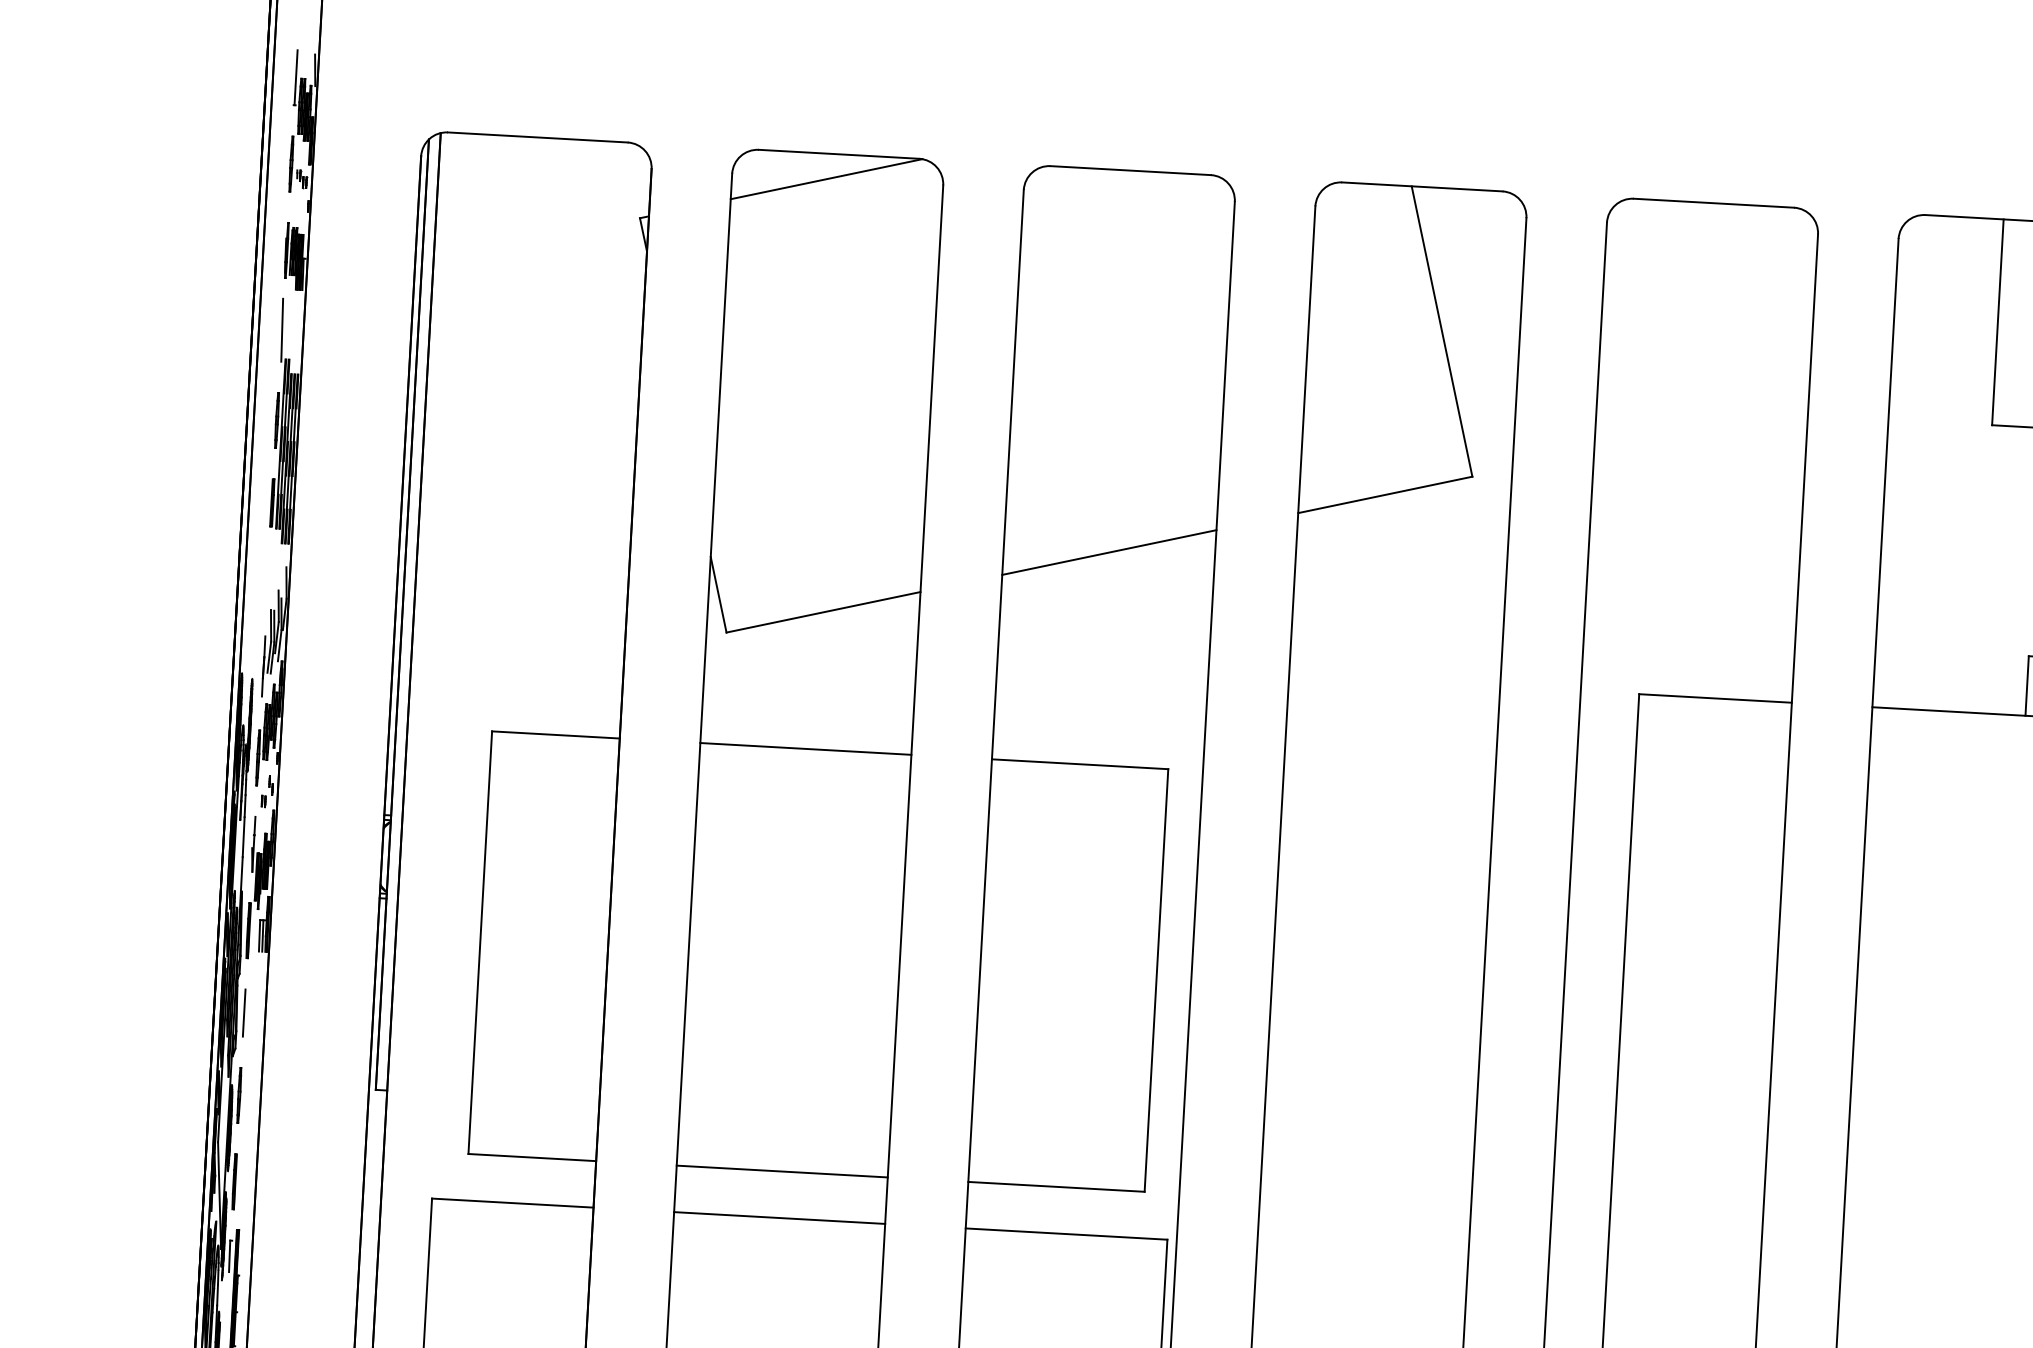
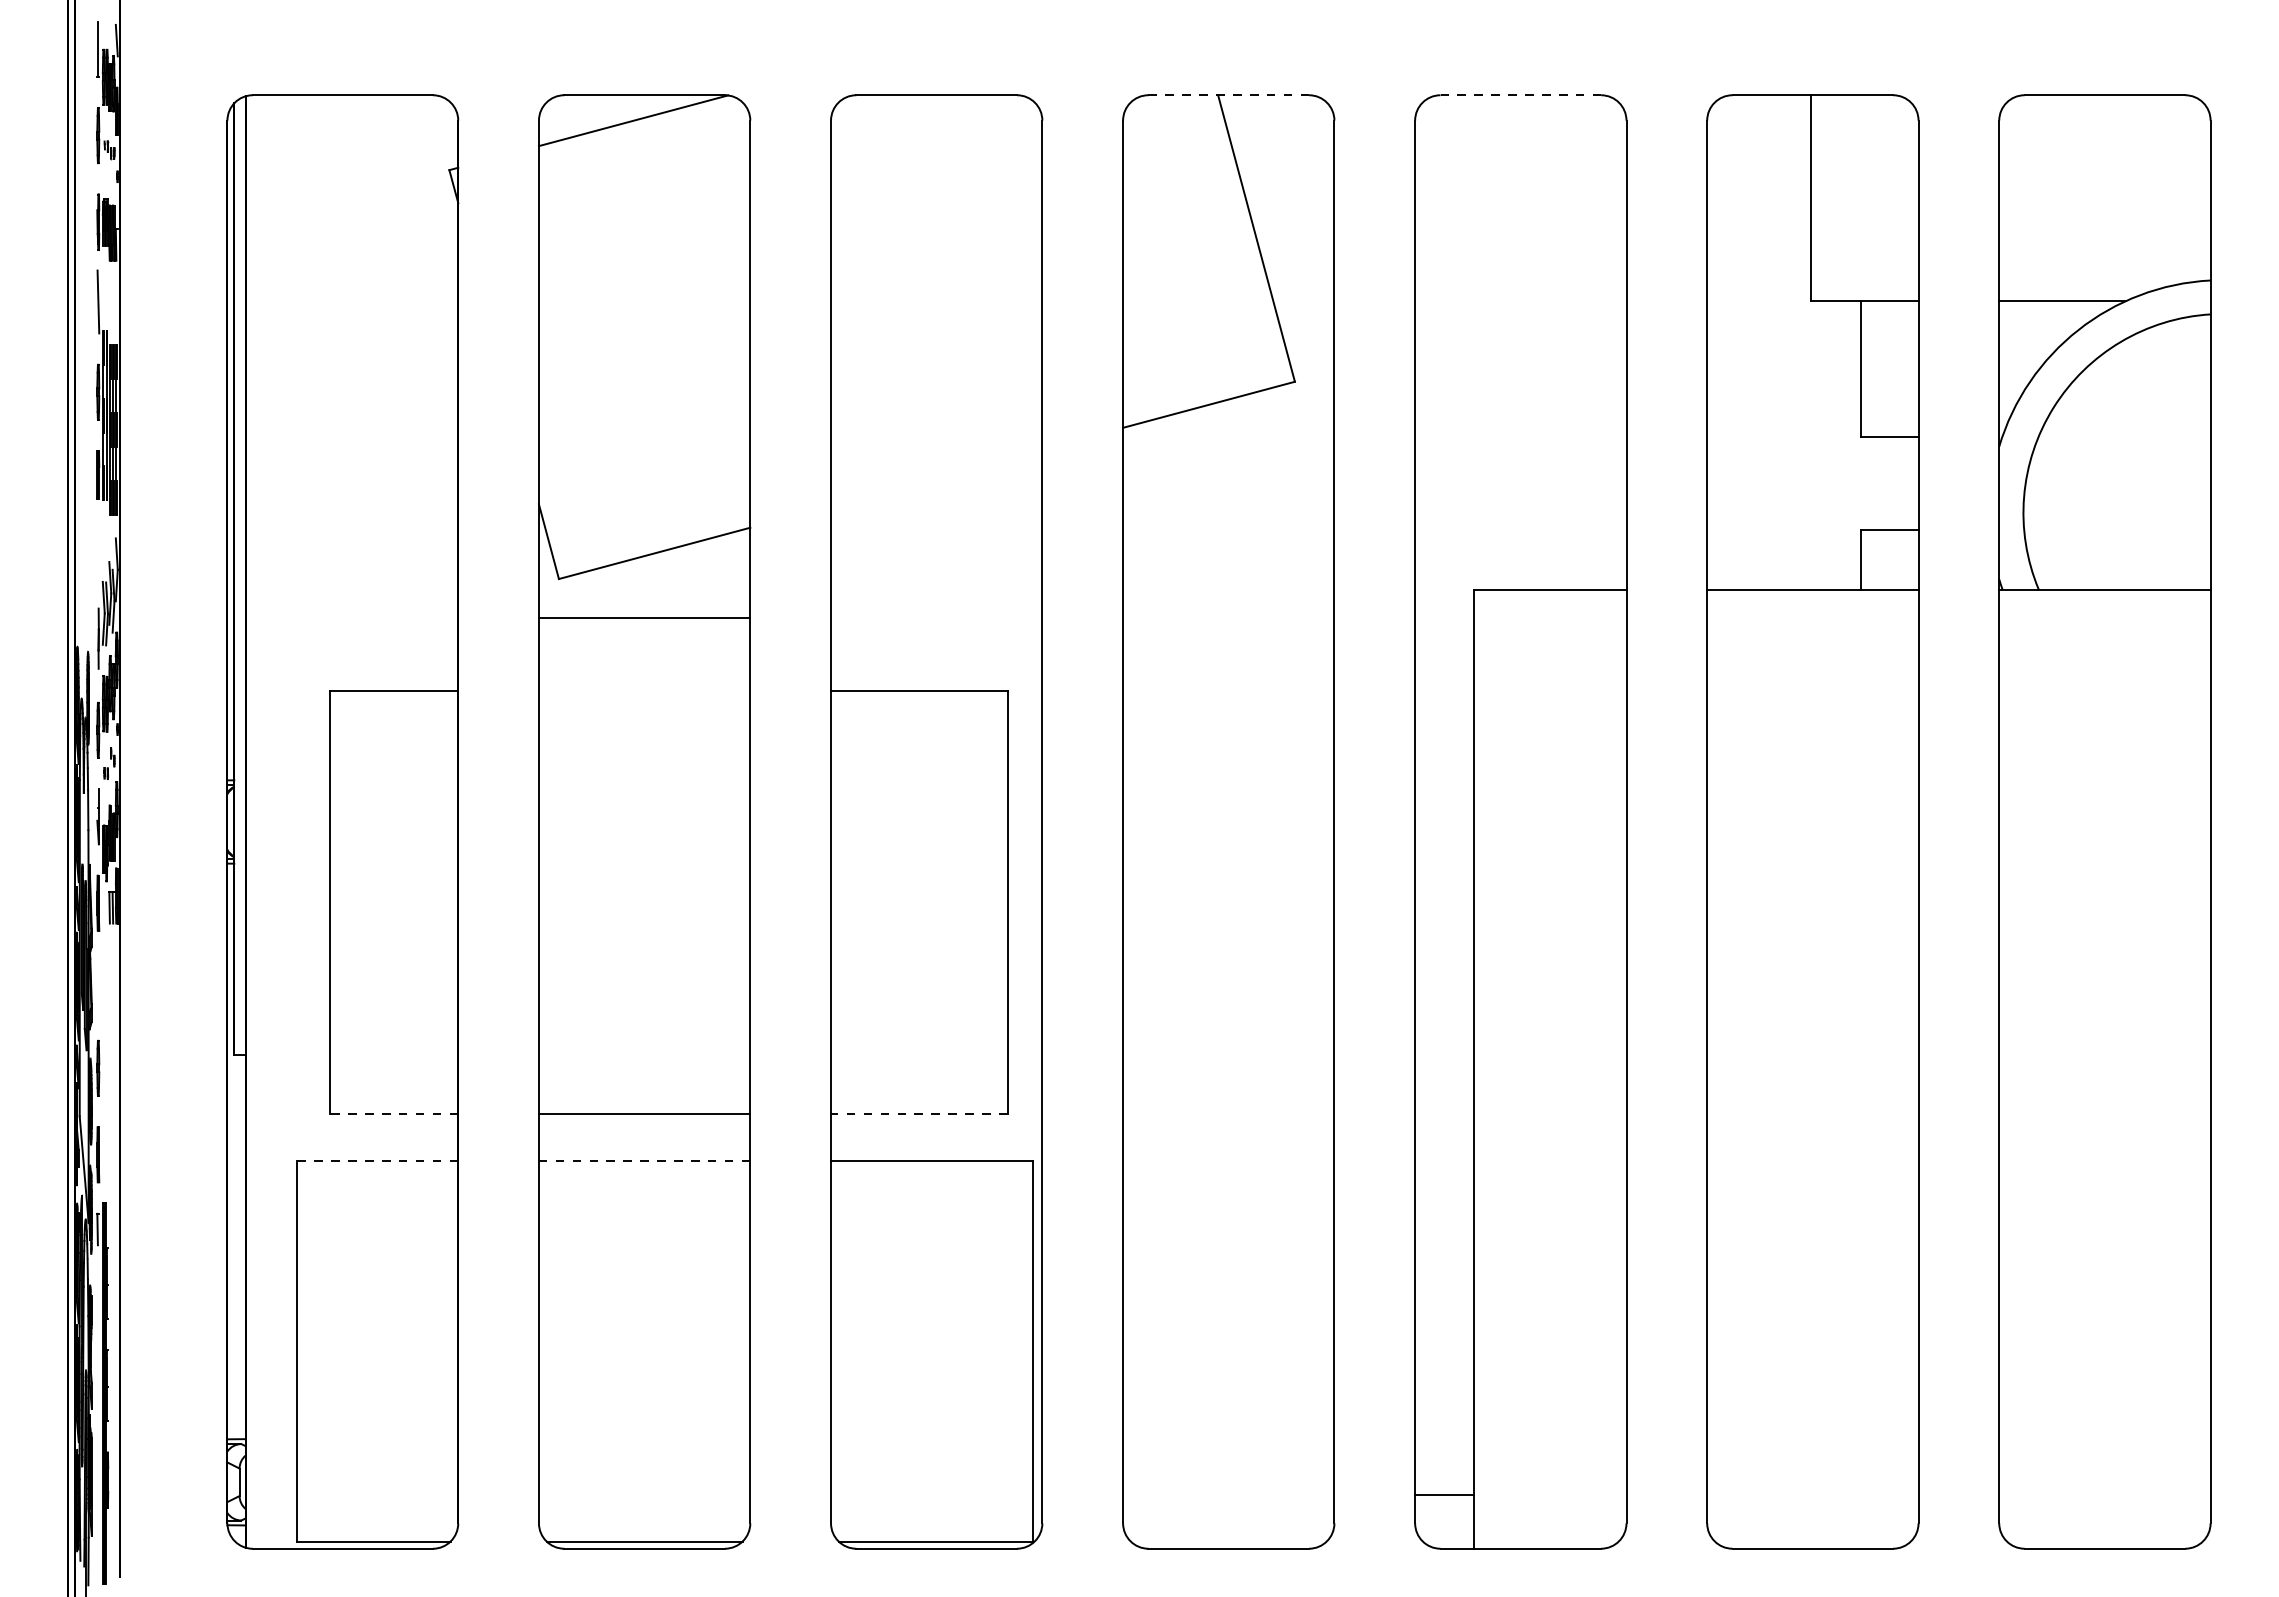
line: (1423, 187) -> (1229, 95), solid -> dashed
line: (1714, 203) -> (1521, 95), solid -> dashed
line: (1109, 552) -> (936, 477), removed
line: (805, 748) -> (644, 617), moved
line: (244, 1012) -> (98, 985), removed
line: (532, 1158) -> (394, 1114), solid -> dashed
line: (1055, 1187) -> (918, 1114), solid -> dashed
line: (512, 1203) -> (377, 1160), solid -> dashed
line: (779, 1217) -> (644, 1160), solid -> dashed

